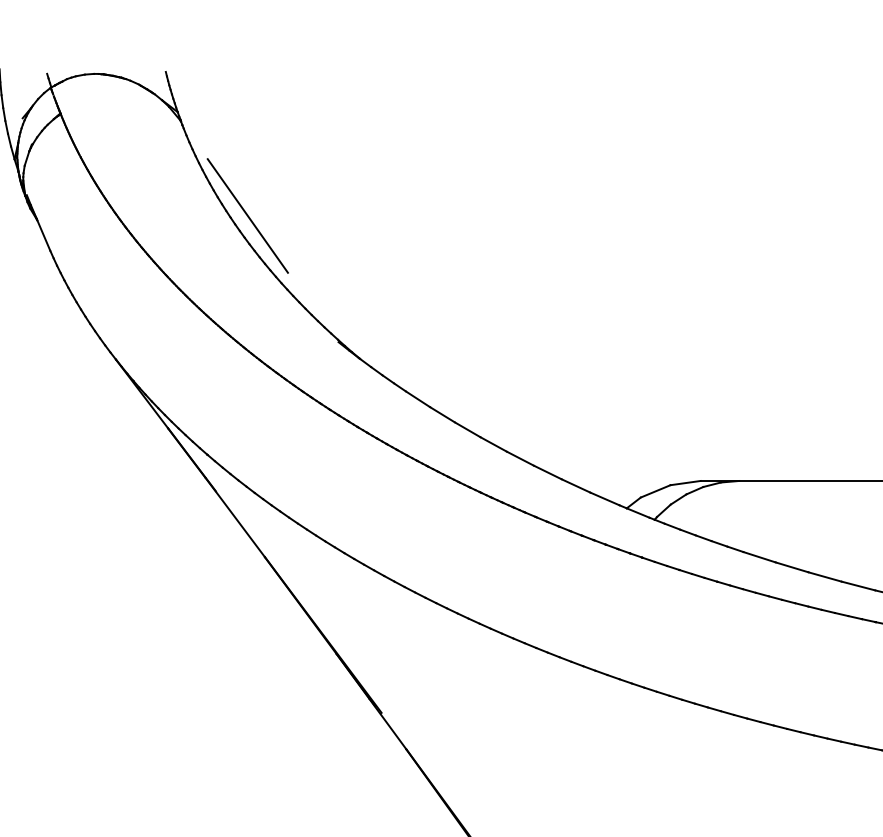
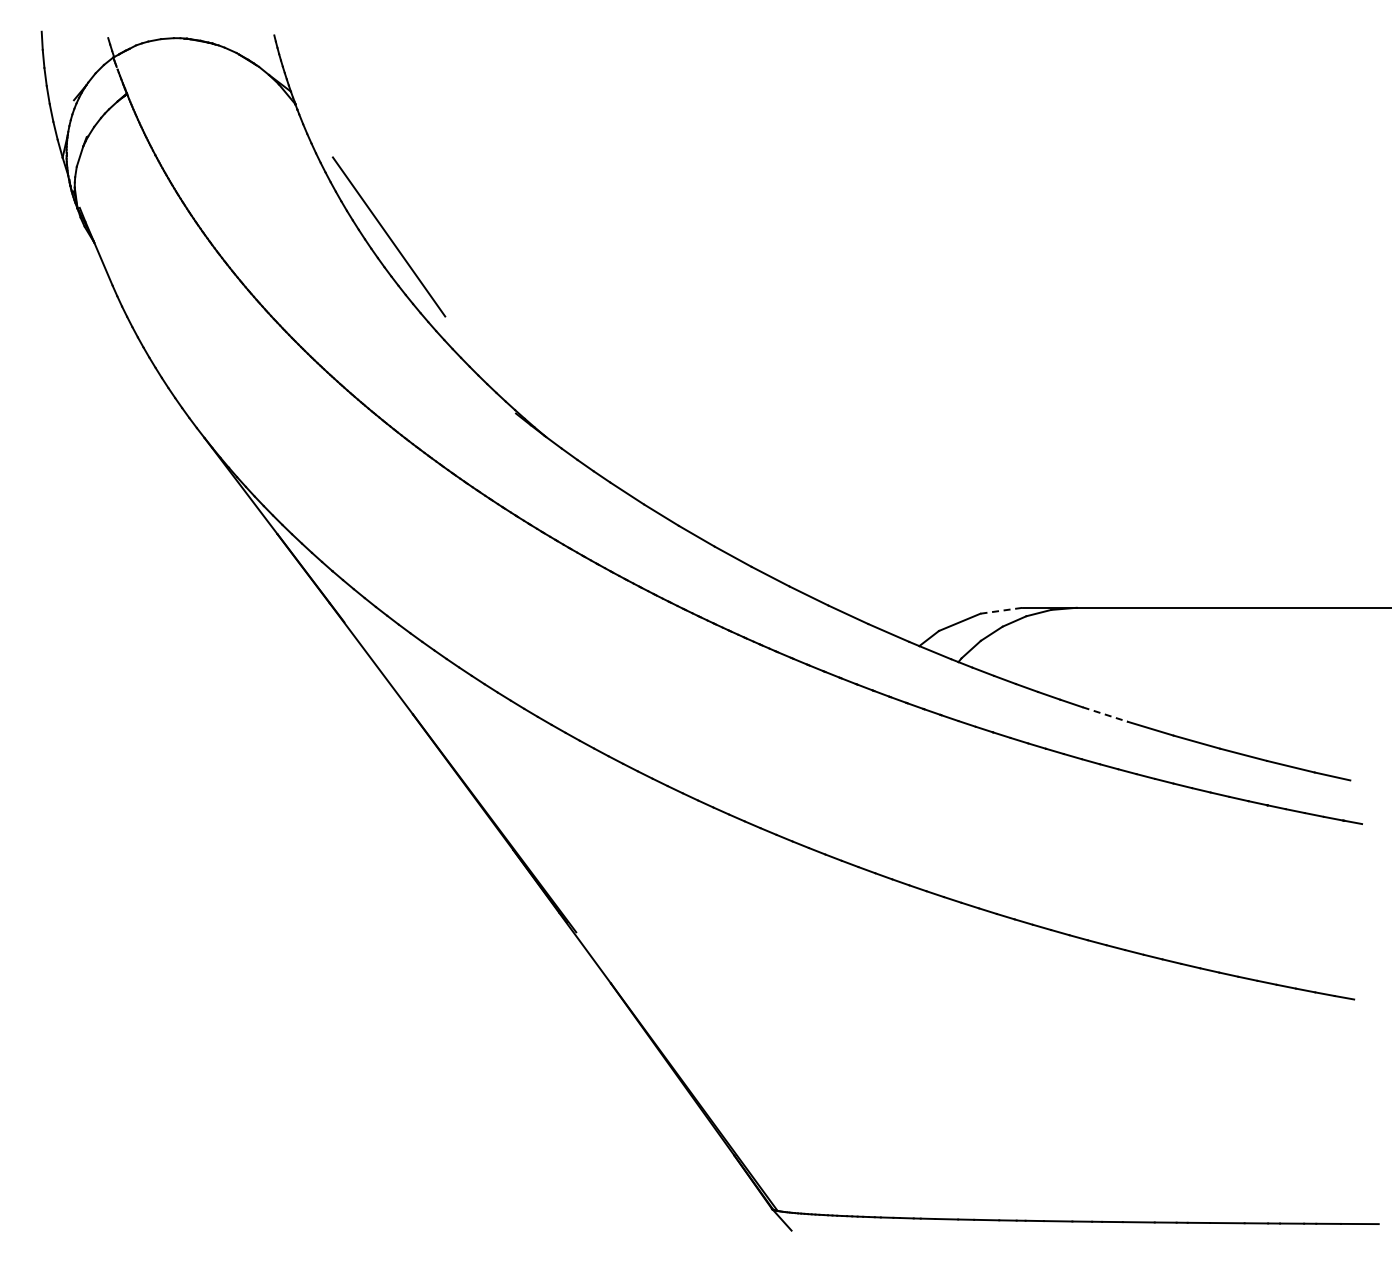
line: (686, 482) -> (1002, 610), solid -> dashed
line: (759, 557) -> (1105, 714), solid -> dashed

